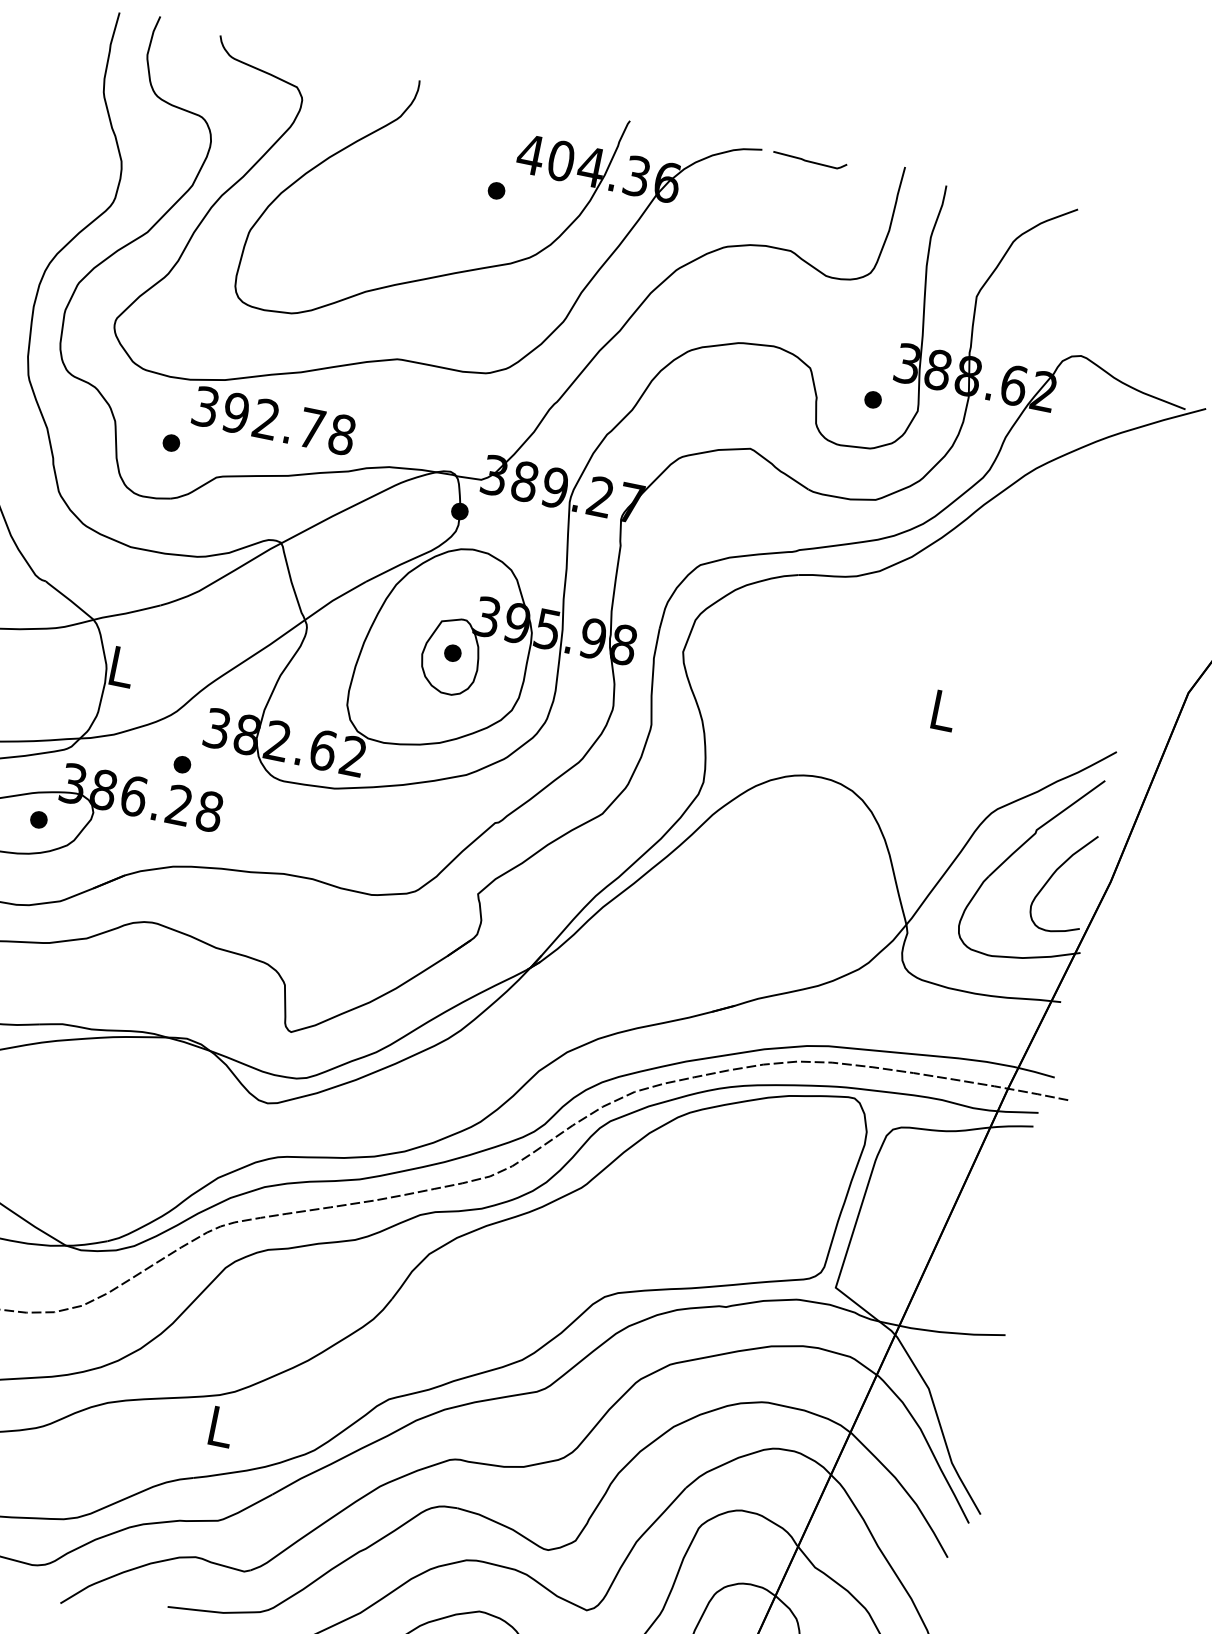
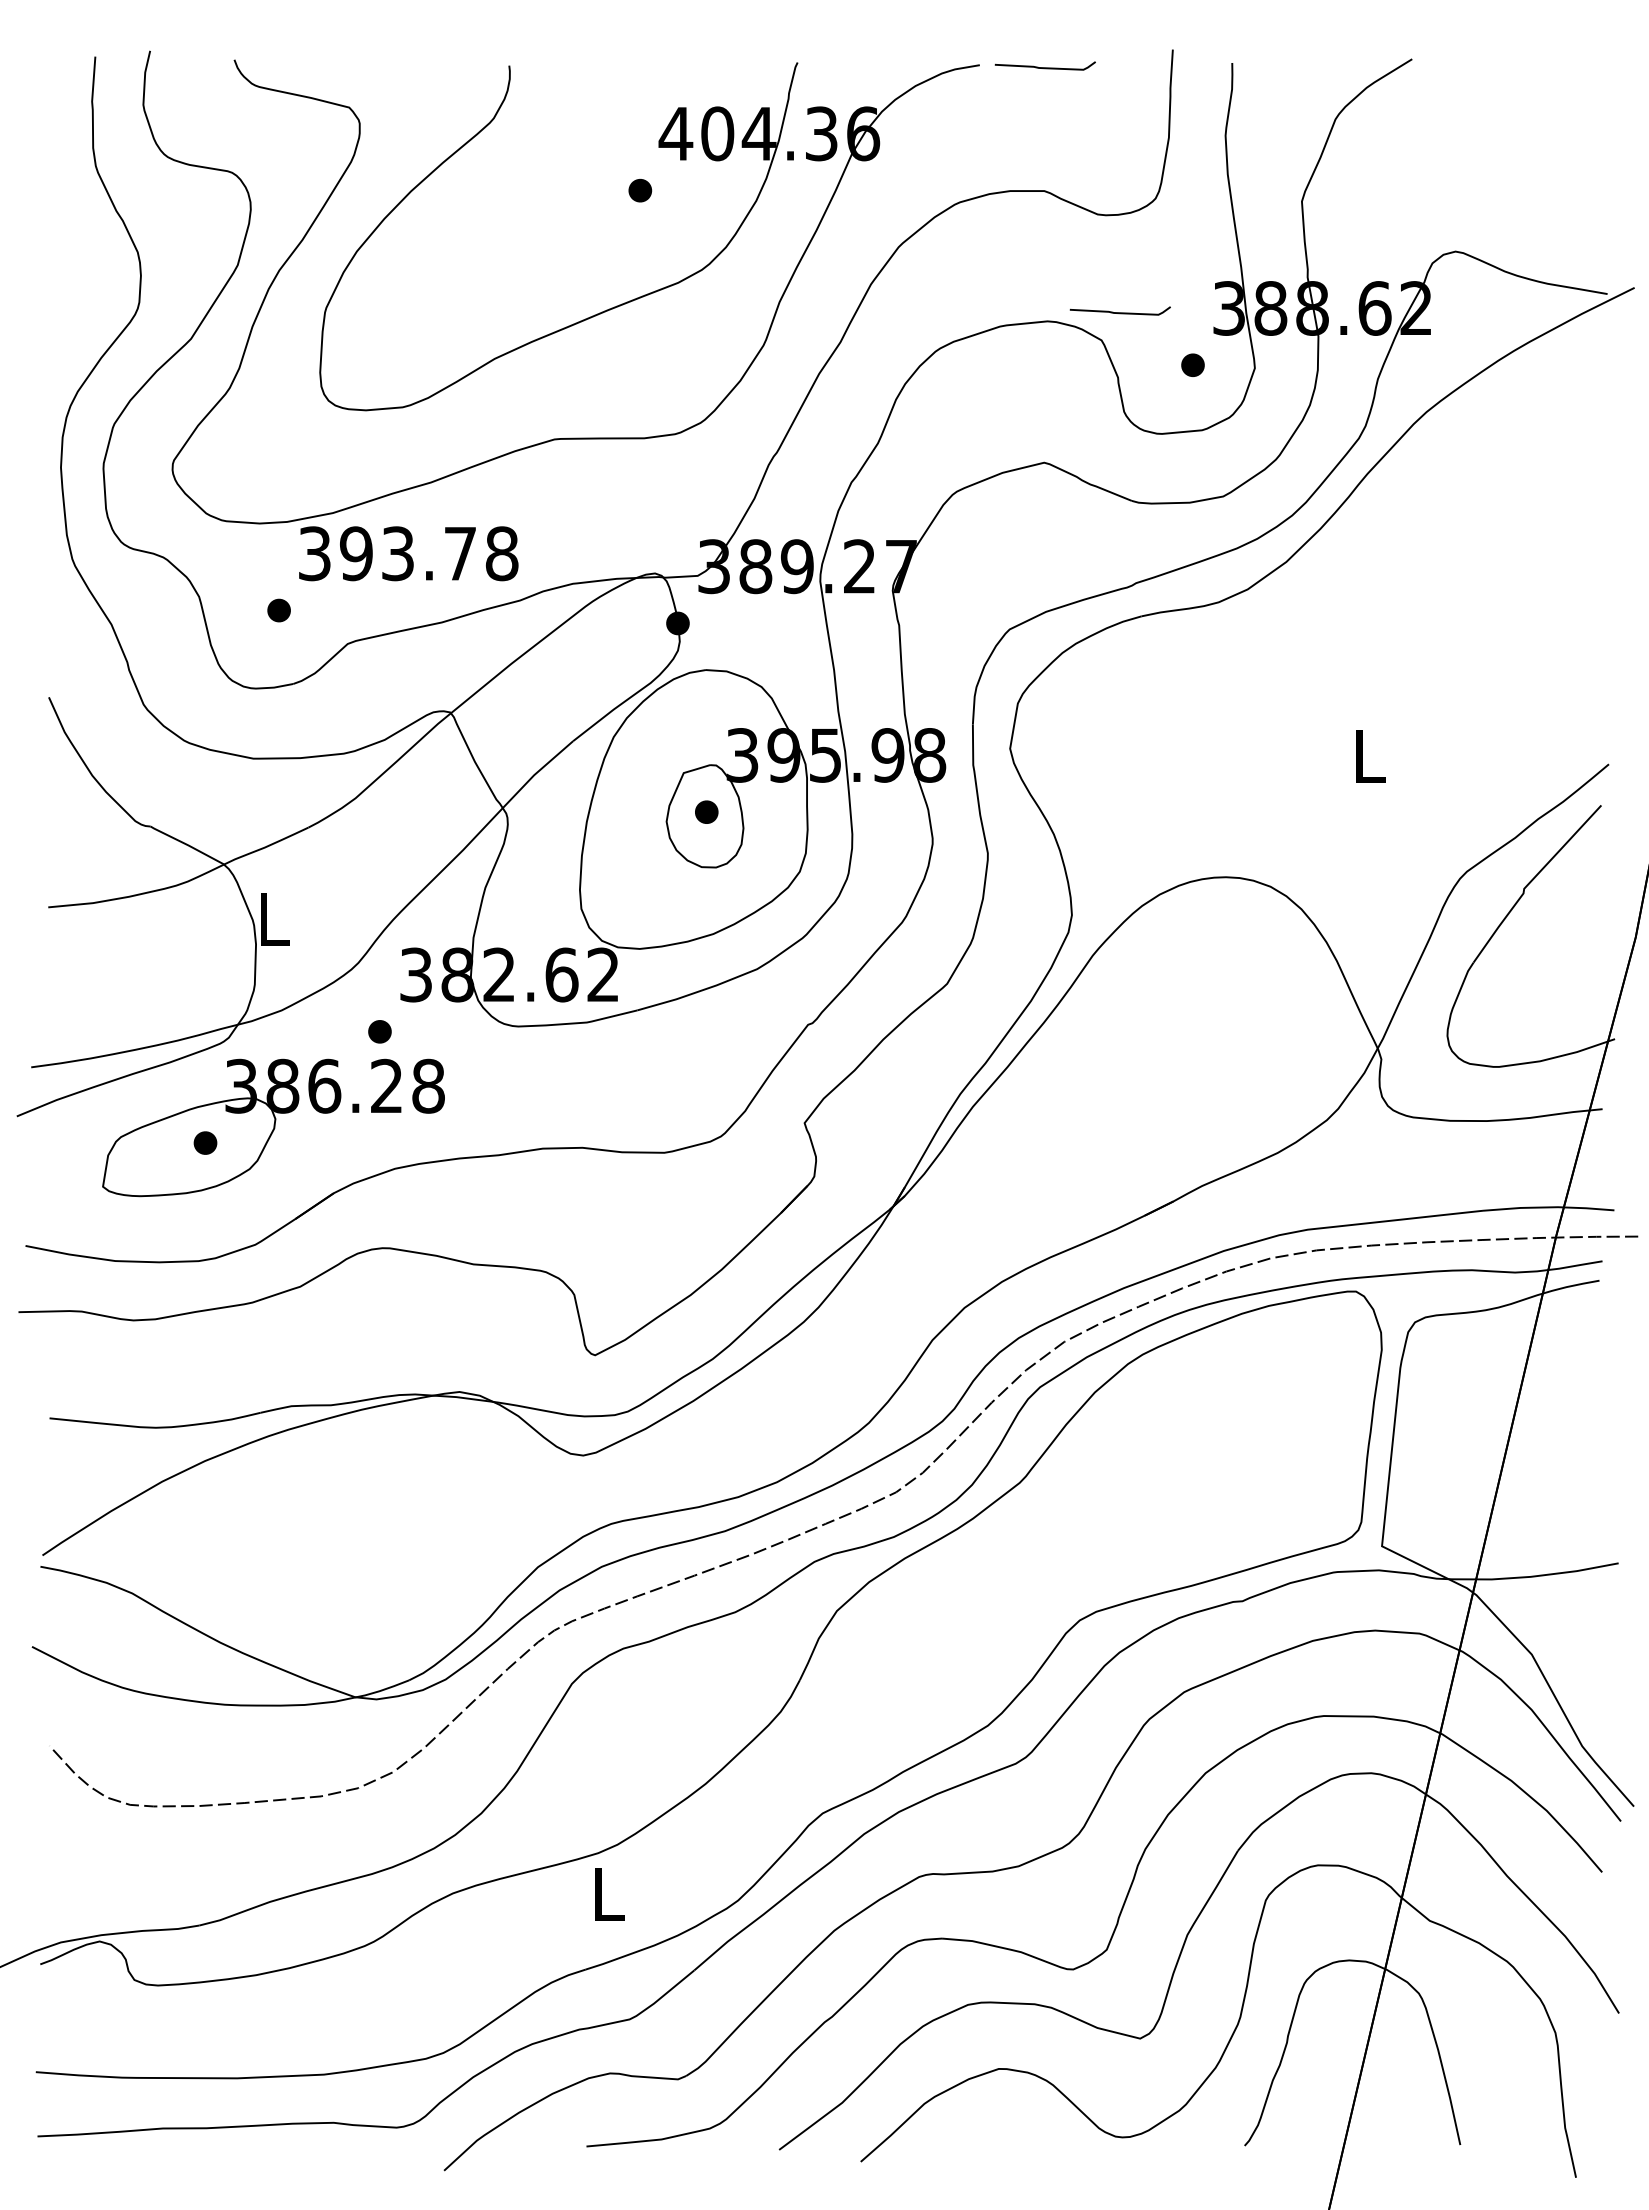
curve: (827, 350) -> (1119, 312), added
text: (266, 419) -> (397, 553), 392.78 -> 393.78
curve: (1053, 875) -> (1558, 943), removed

